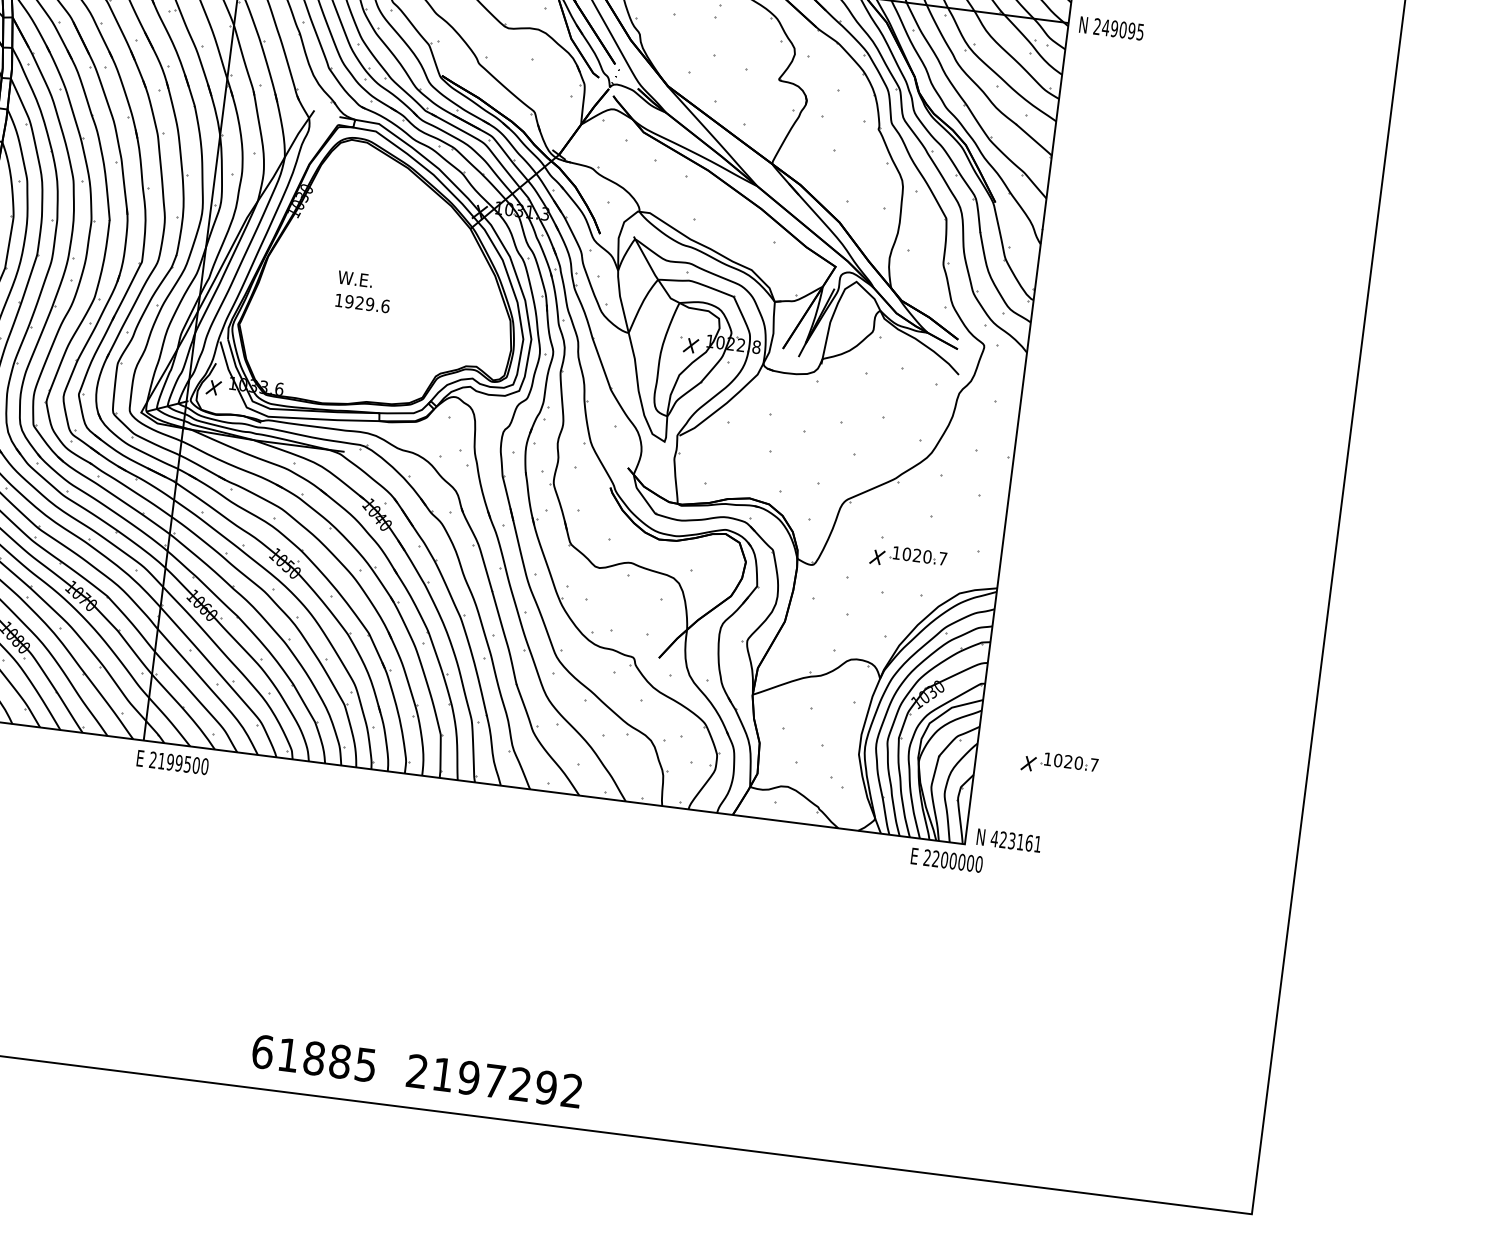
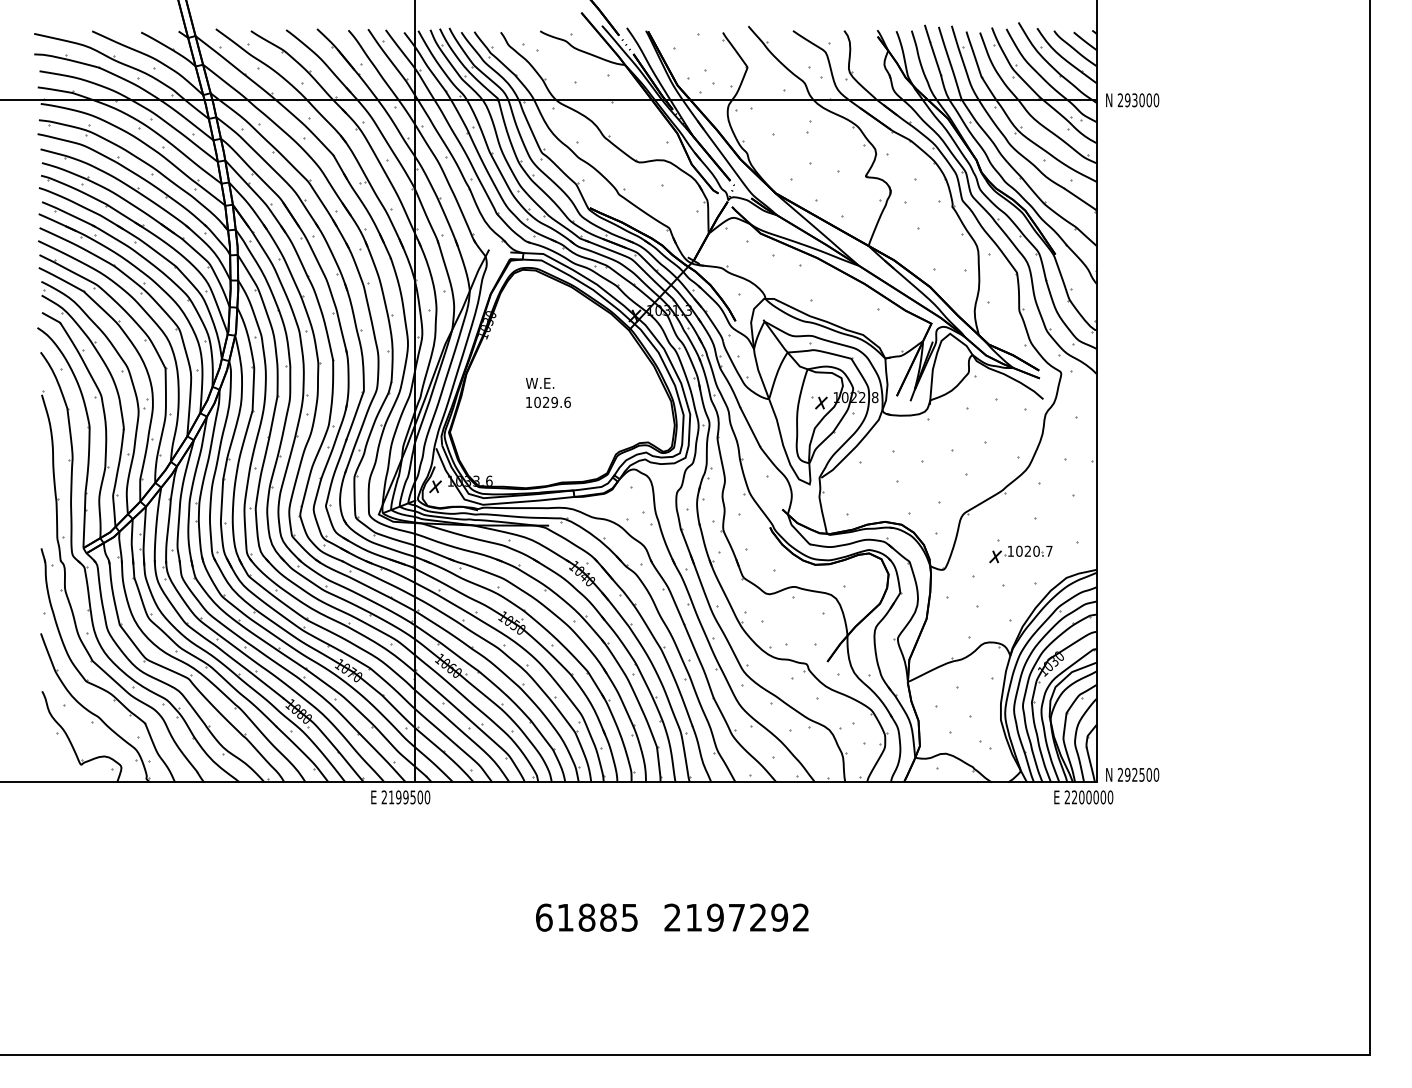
text: (1122, 30) -> (1141, 100), 249095 -> 293000
text: (349, 301) -> (537, 402), 1929.6 -> 1029.6
text: (172, 762) -> (400, 797), moved
part: (1059, 764) -> (1165, 707), removed
text: (1016, 841) -> (1138, 774), 423161 -> 292500
text: (417, 1071) -> (672, 917), moved

